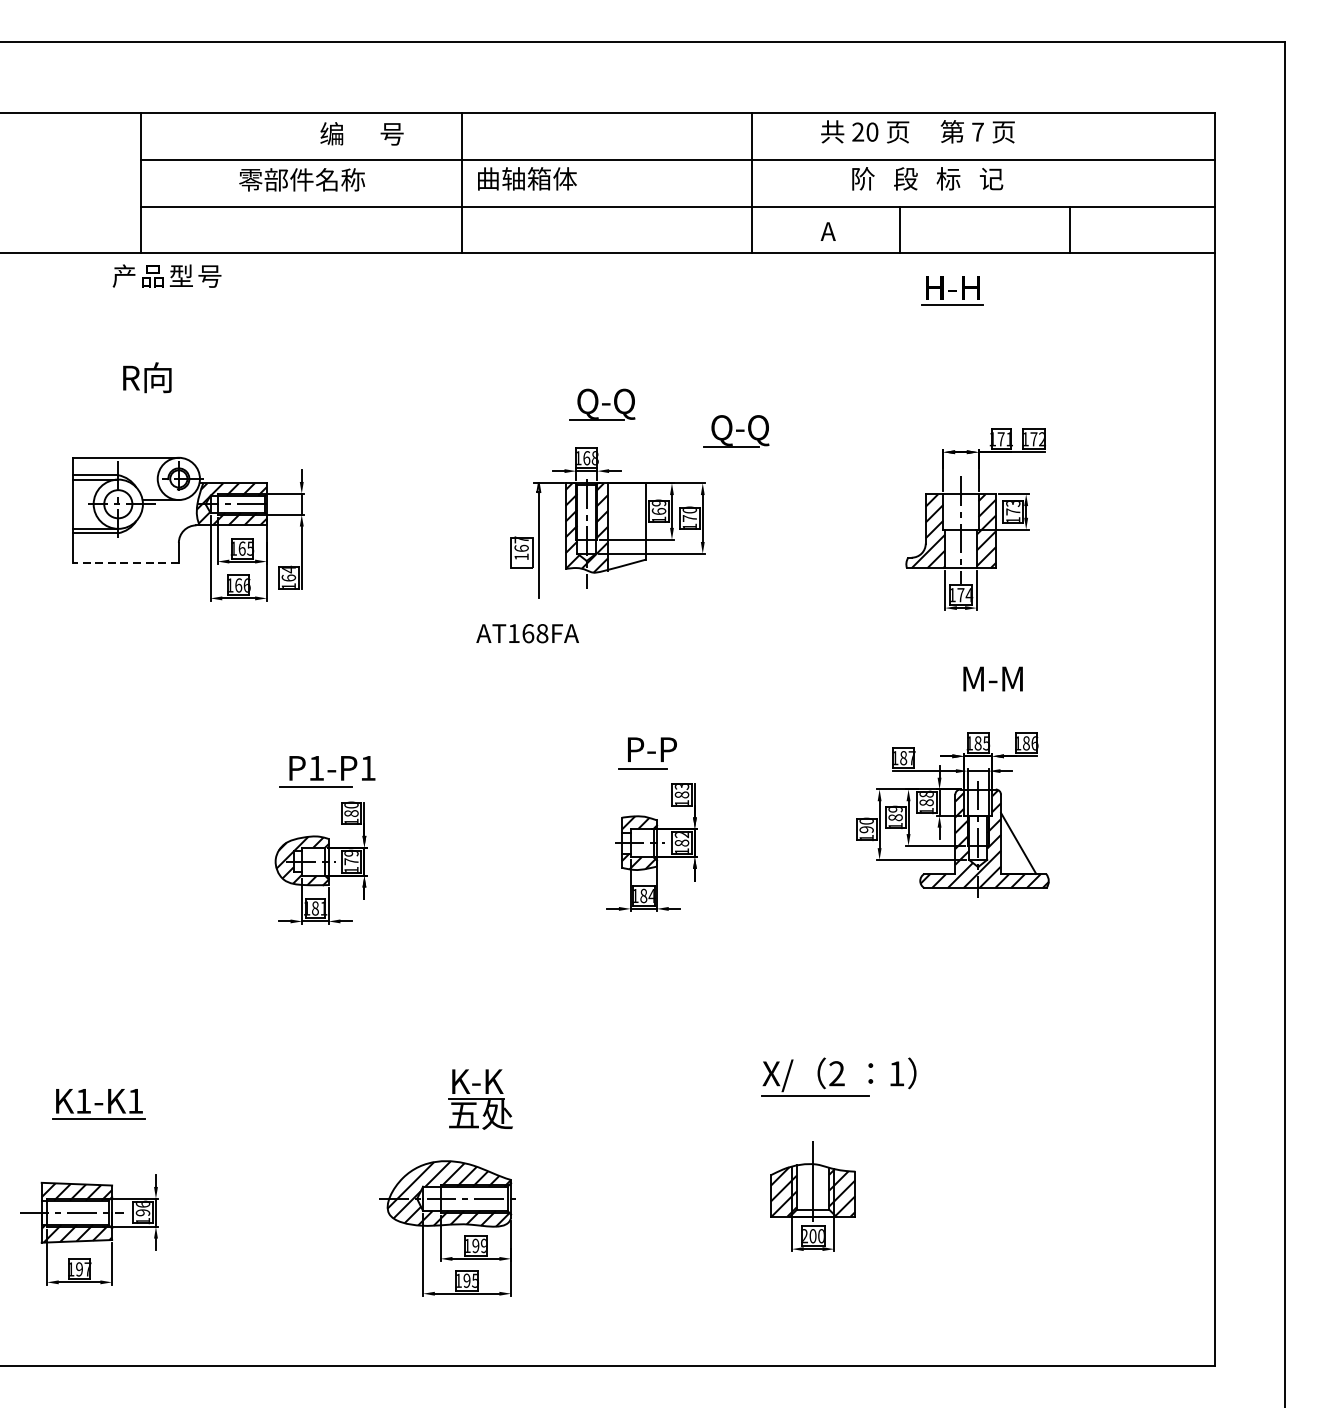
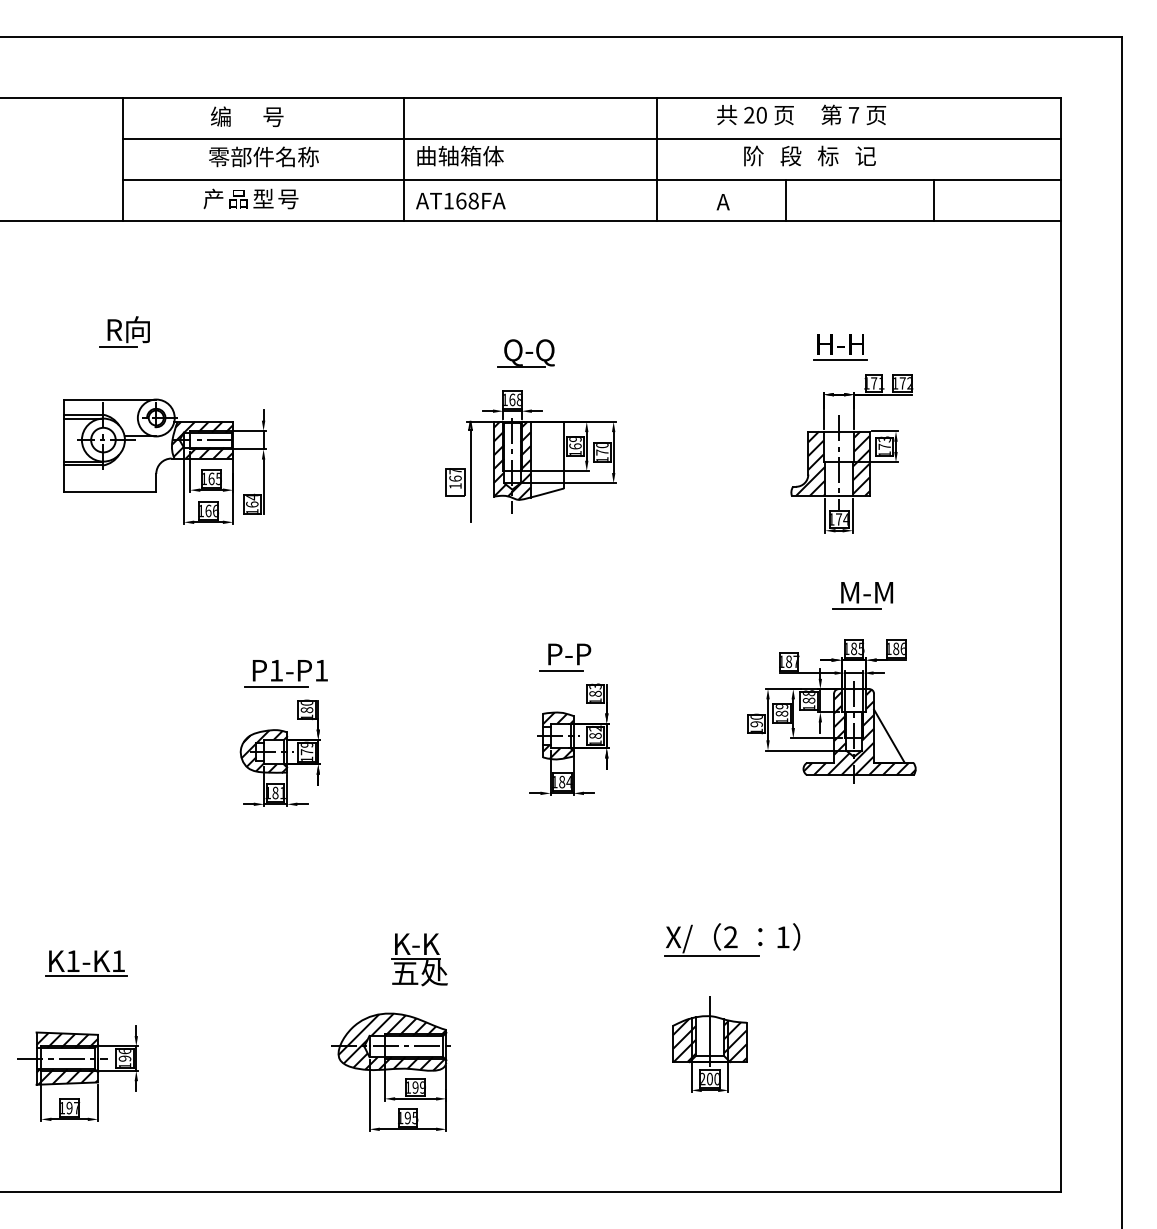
text: (362, 133) -> (247, 116), moved
text: (166, 275) -> (250, 198), moved
part: (952, 291) -> (840, 347), moved
line: (135, 397) -> (118, 346), added
part: (735, 431) -> (642, 376), removed
line: (125, 563) -> (109, 491), dashed -> solid
text: (527, 632) -> (460, 200), moved
line: (982, 698) -> (857, 609), added

